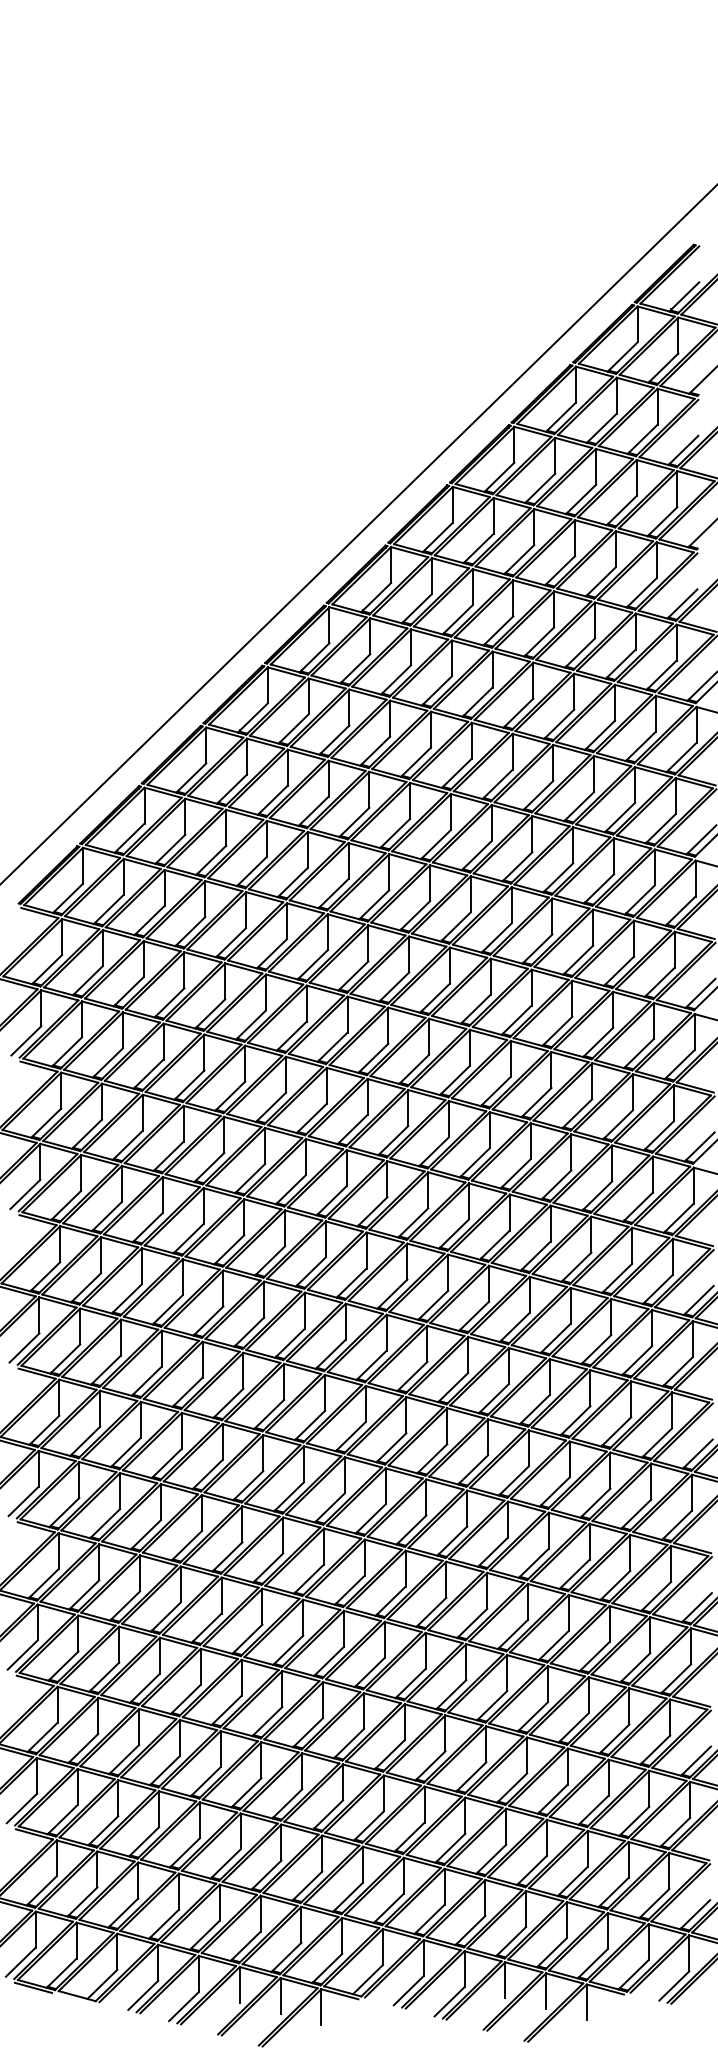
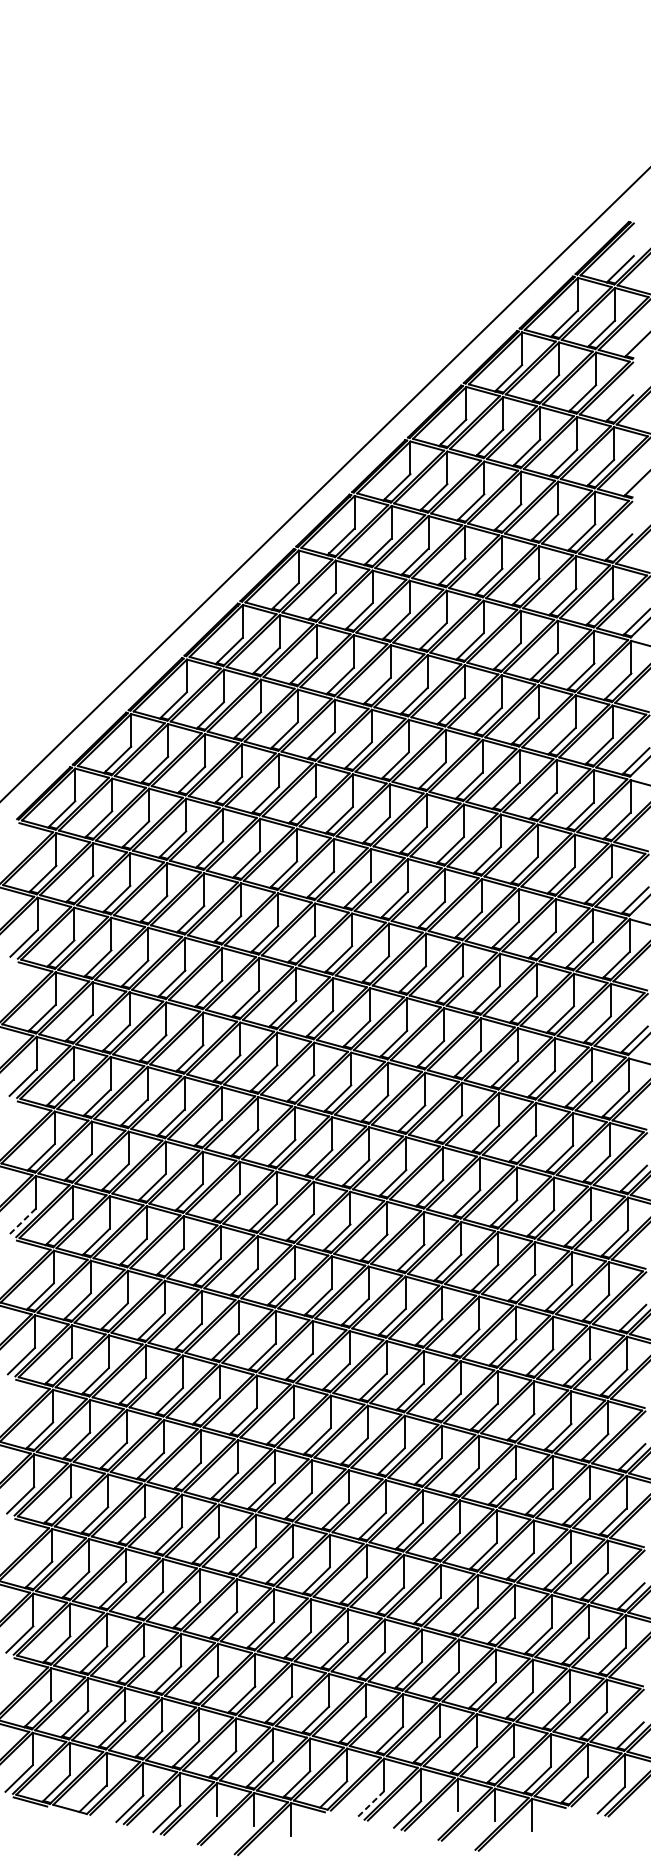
line: (24, 1347) -> (22, 1221), solid -> dashed
line: (408, 1990) -> (370, 1804), solid -> dashed

